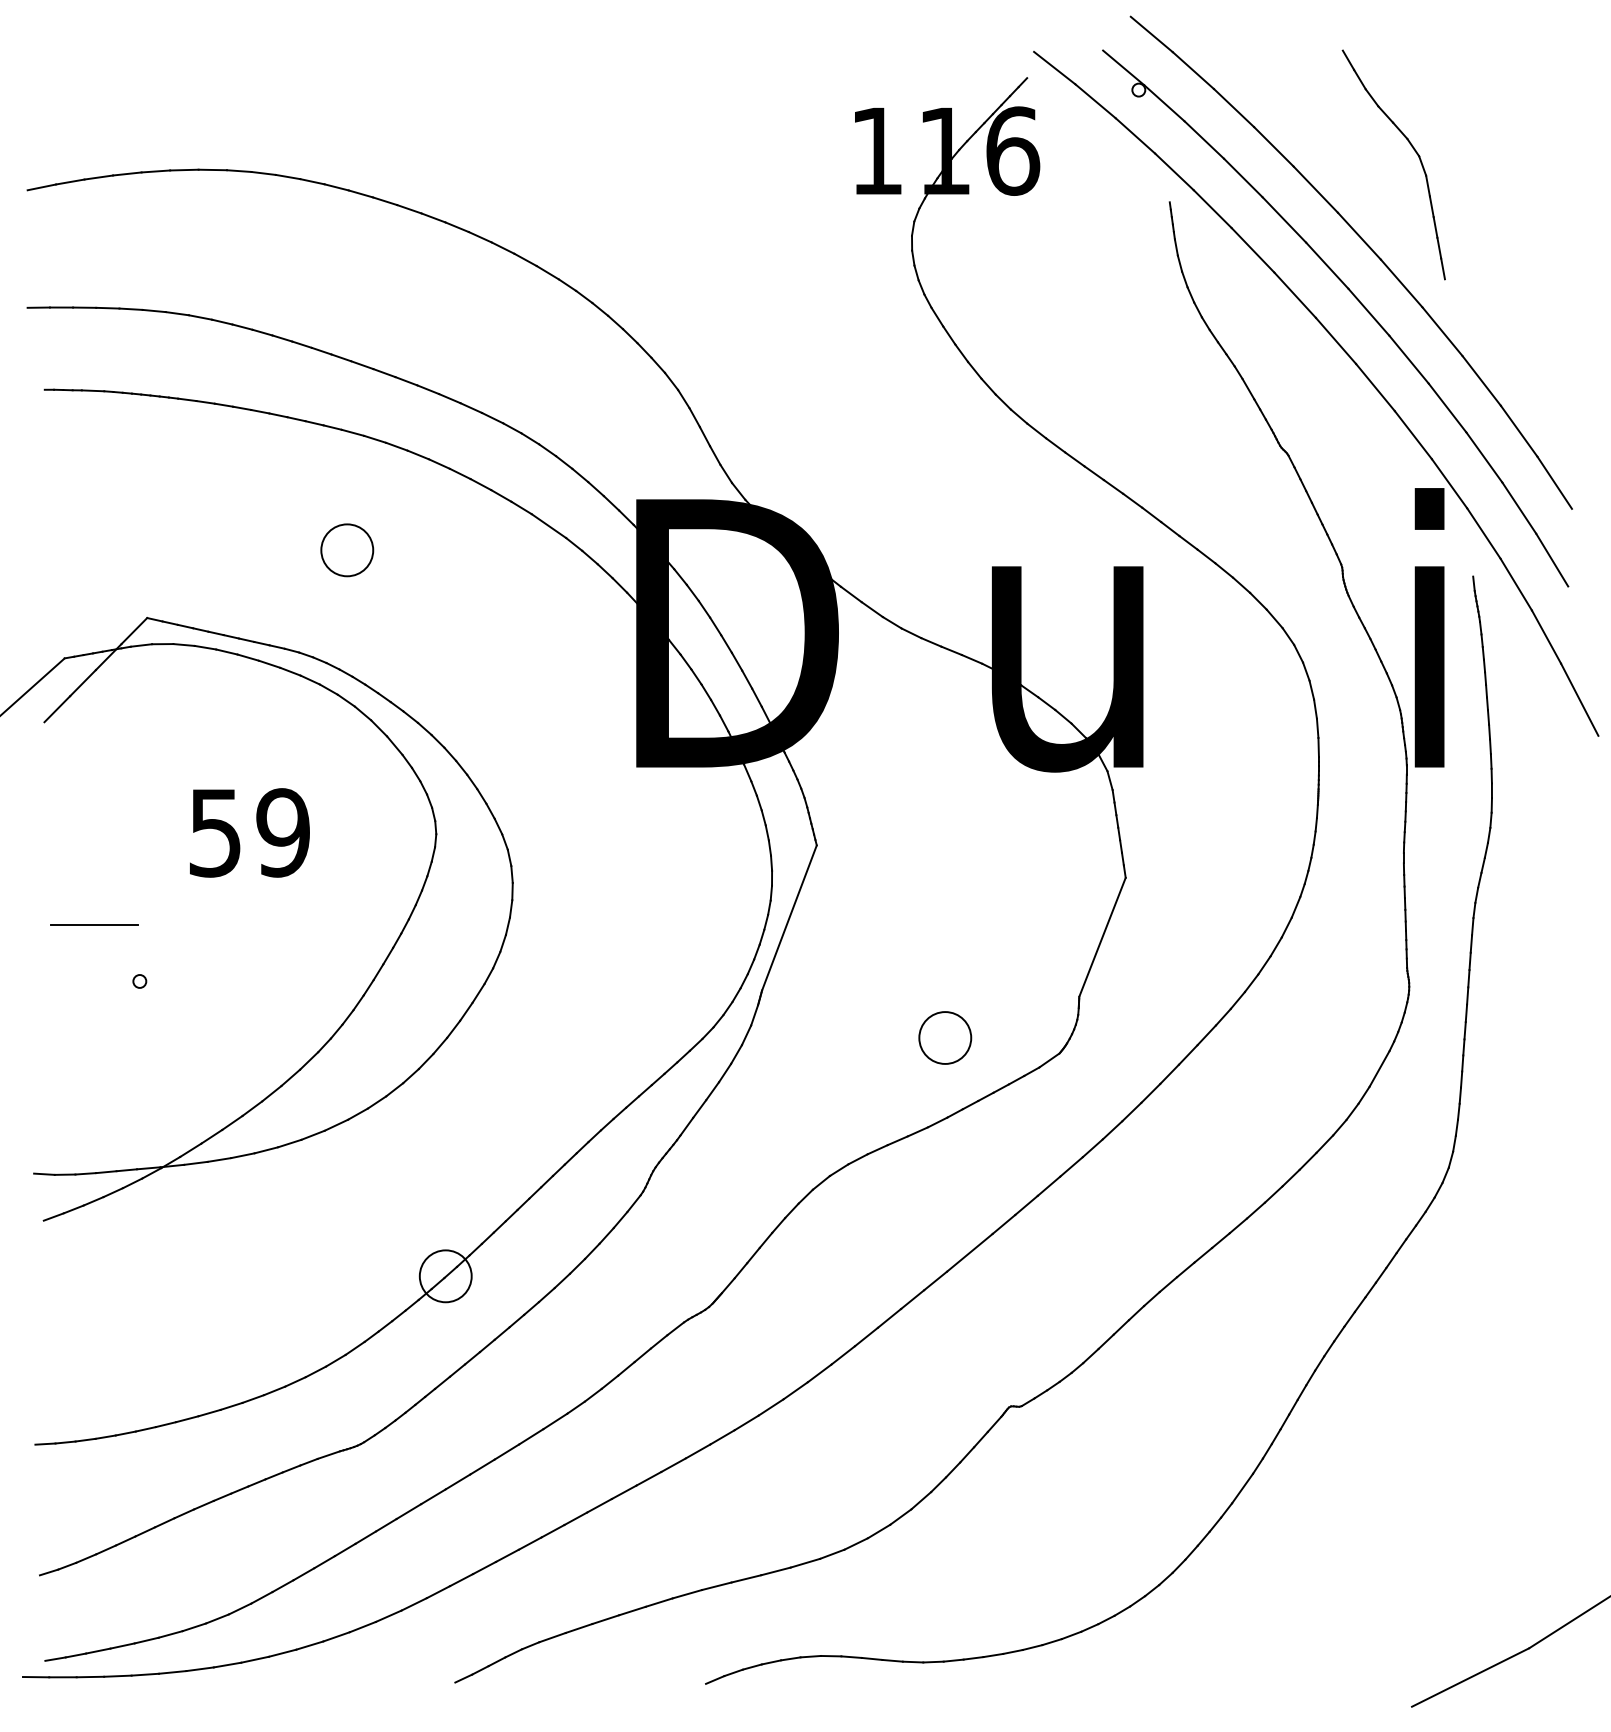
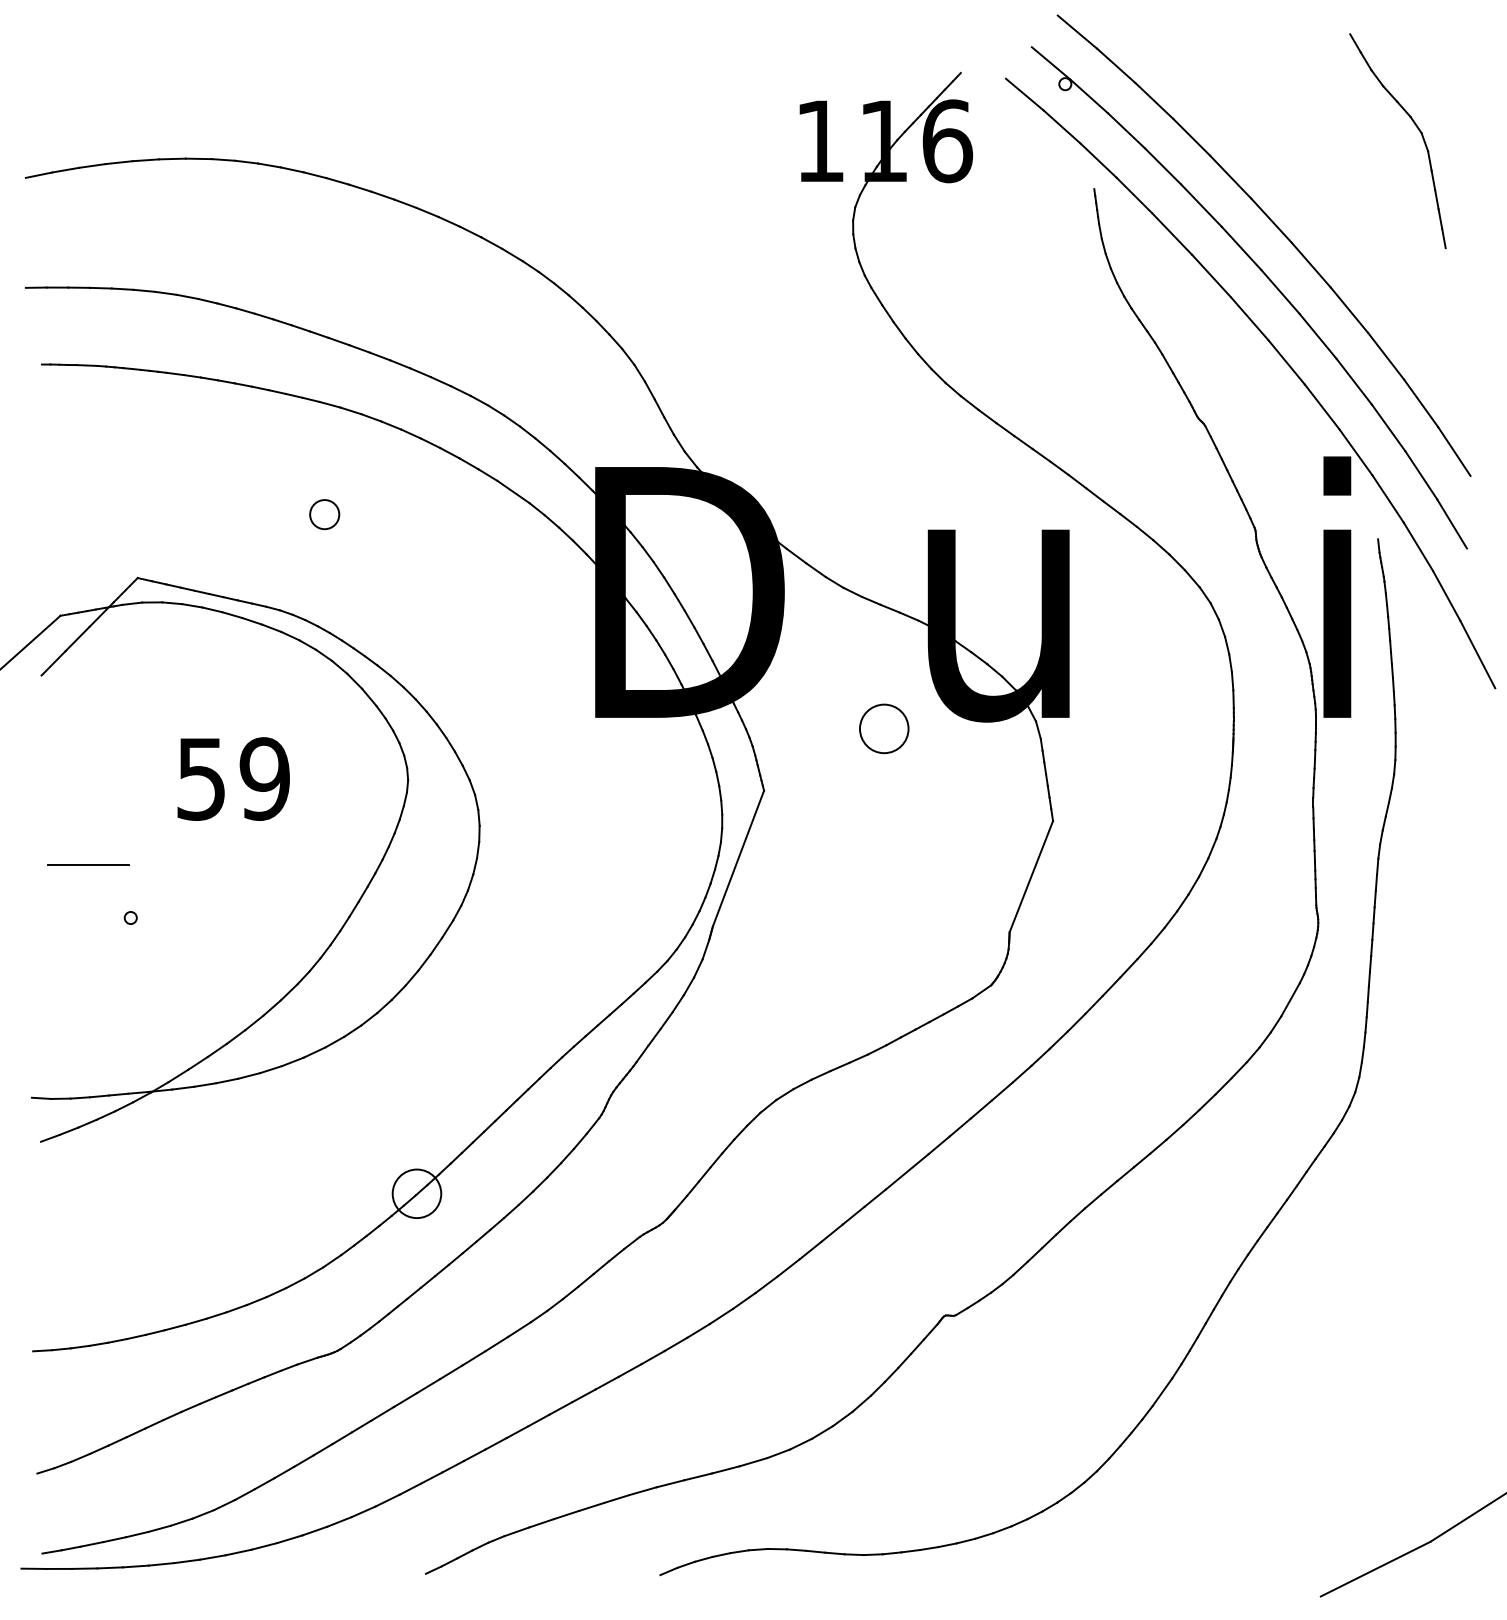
line: (1054, 67) -> (986, 63), removed
part: (1413, 150) -> (1416, 127), moved
circle: (346, 550) -> (324, 514), size x0.6
circle: (945, 1037) -> (884, 728), moved

